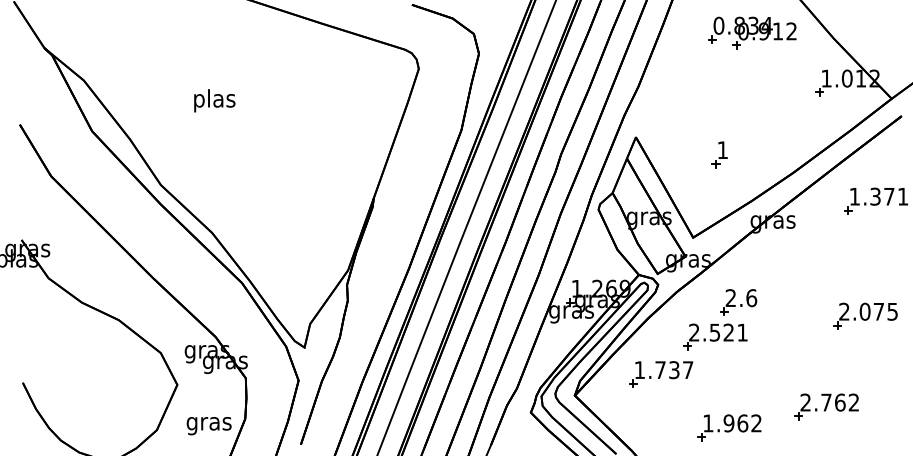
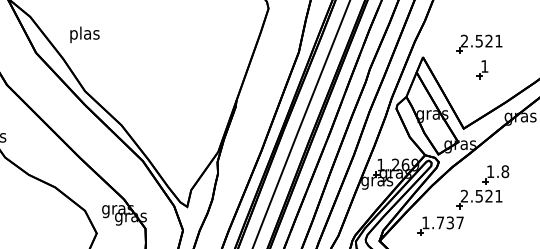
text: (214, 100) -> (84, 34), moved
part: (715, 118) -> (479, 43), added
text: (741, 298) -> (498, 171), 2.6 -> 1.8

